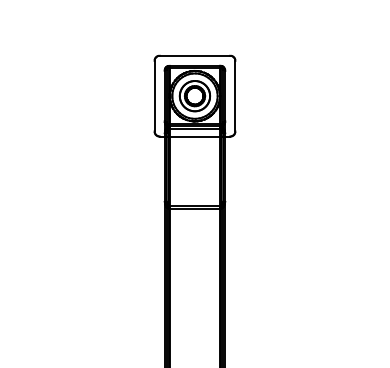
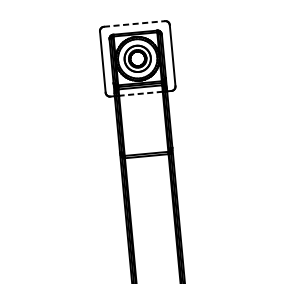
line: (195, 55) -> (134, 23), solid -> dashed
line: (194, 136) -> (140, 93), solid -> dashed

